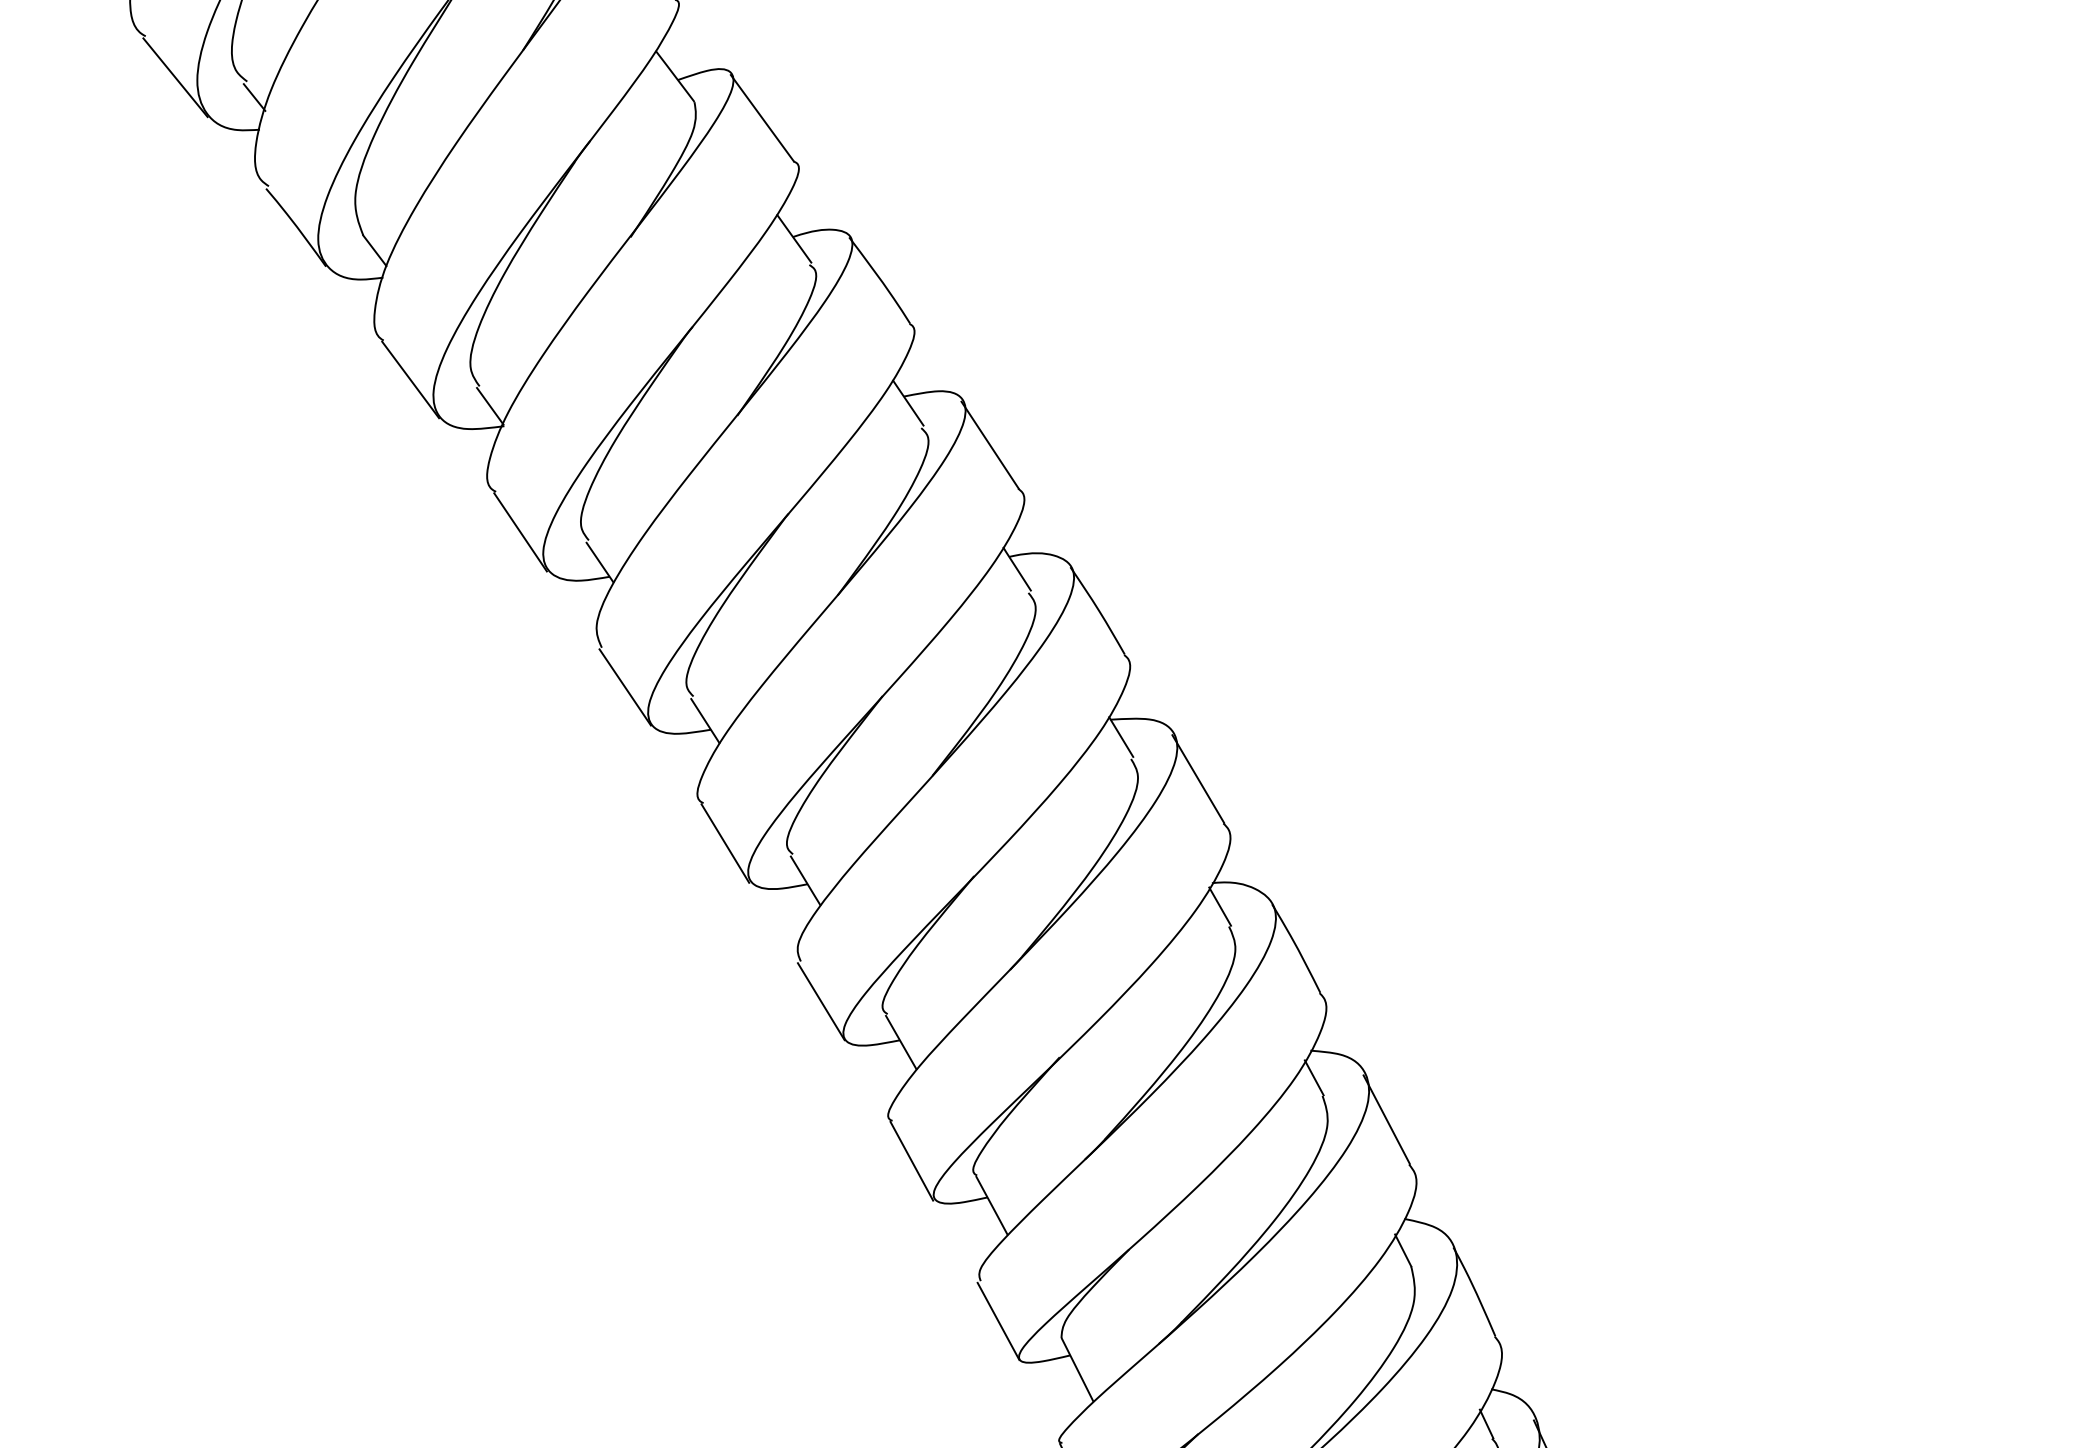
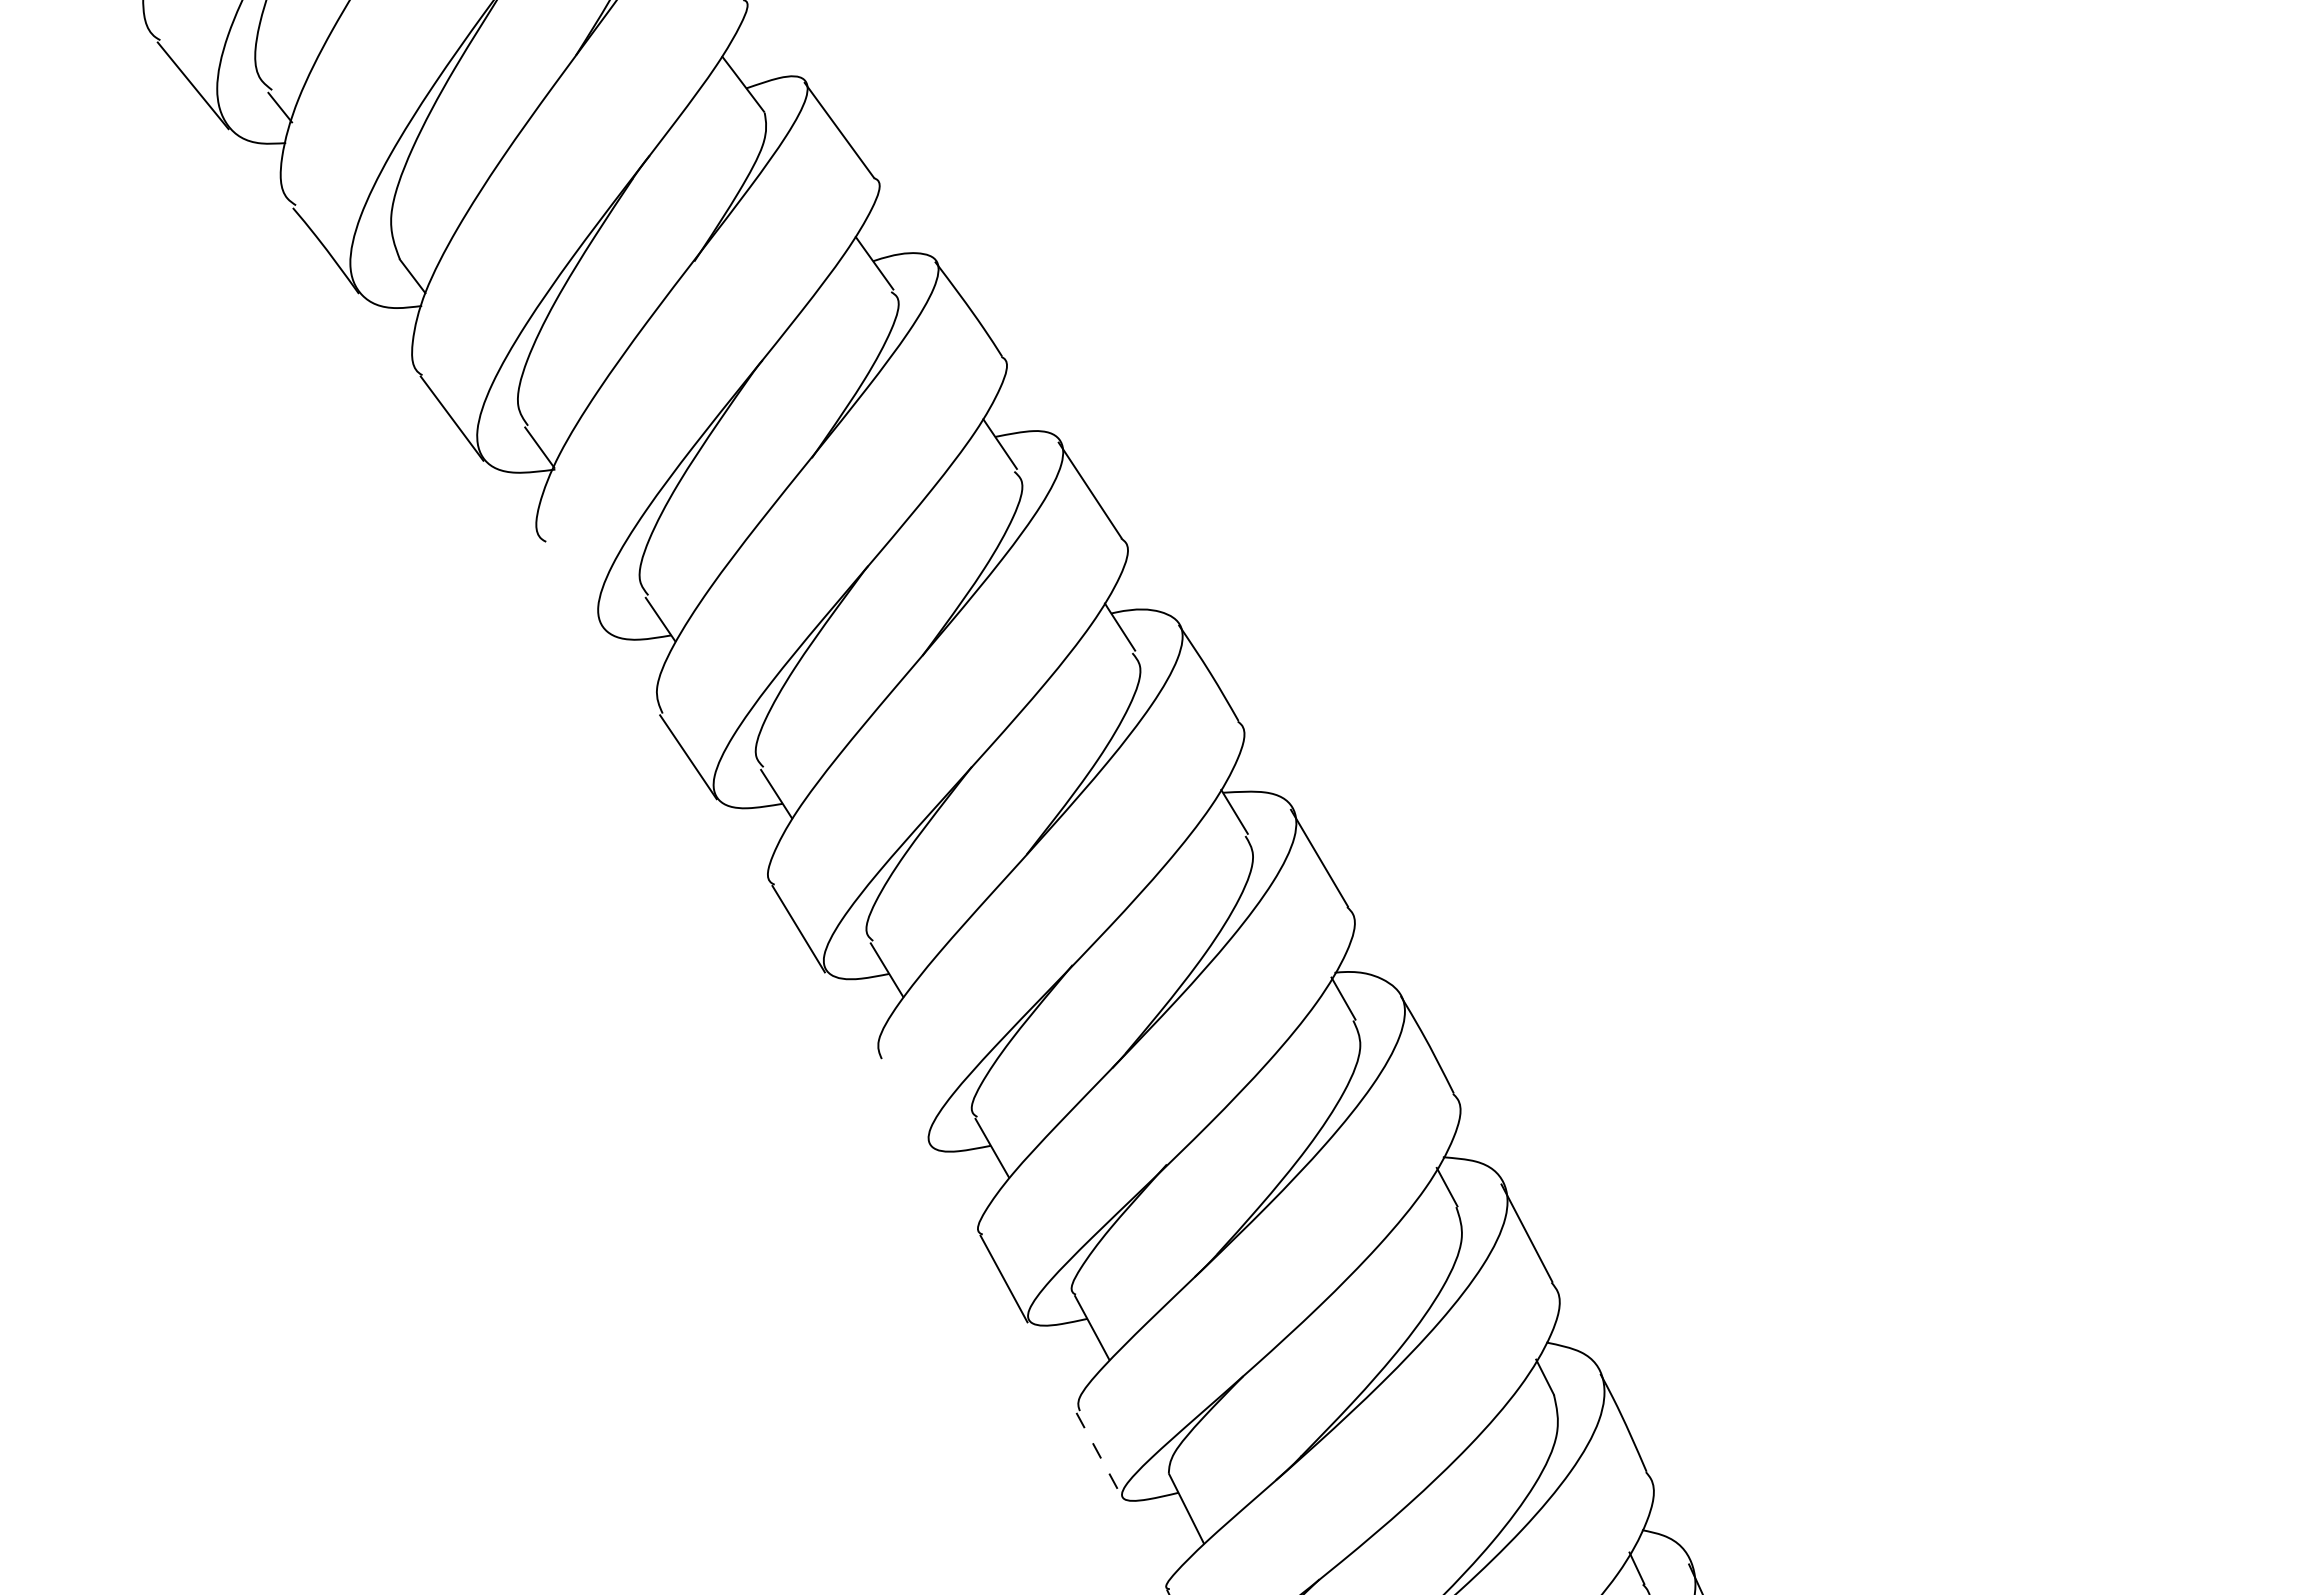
line: (520, 532) -> (573, 586), removed
line: (821, 1000) -> (904, 1102), removed
line: (998, 1321) -> (1099, 1455), solid -> dashed

